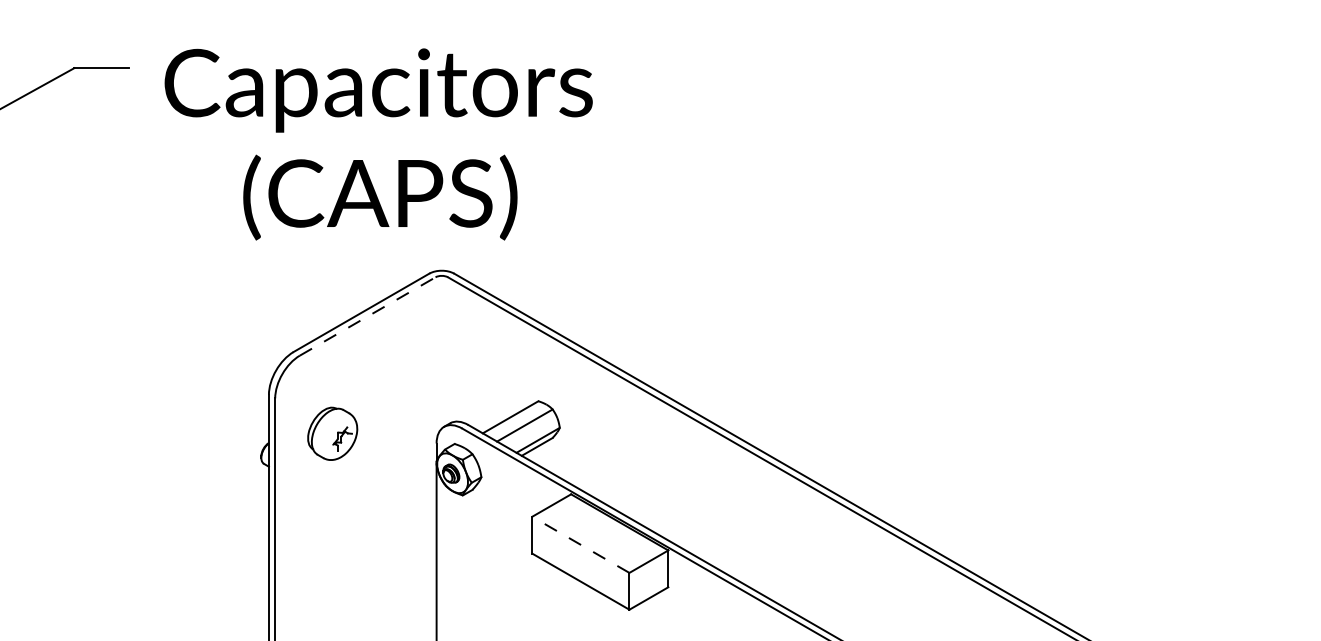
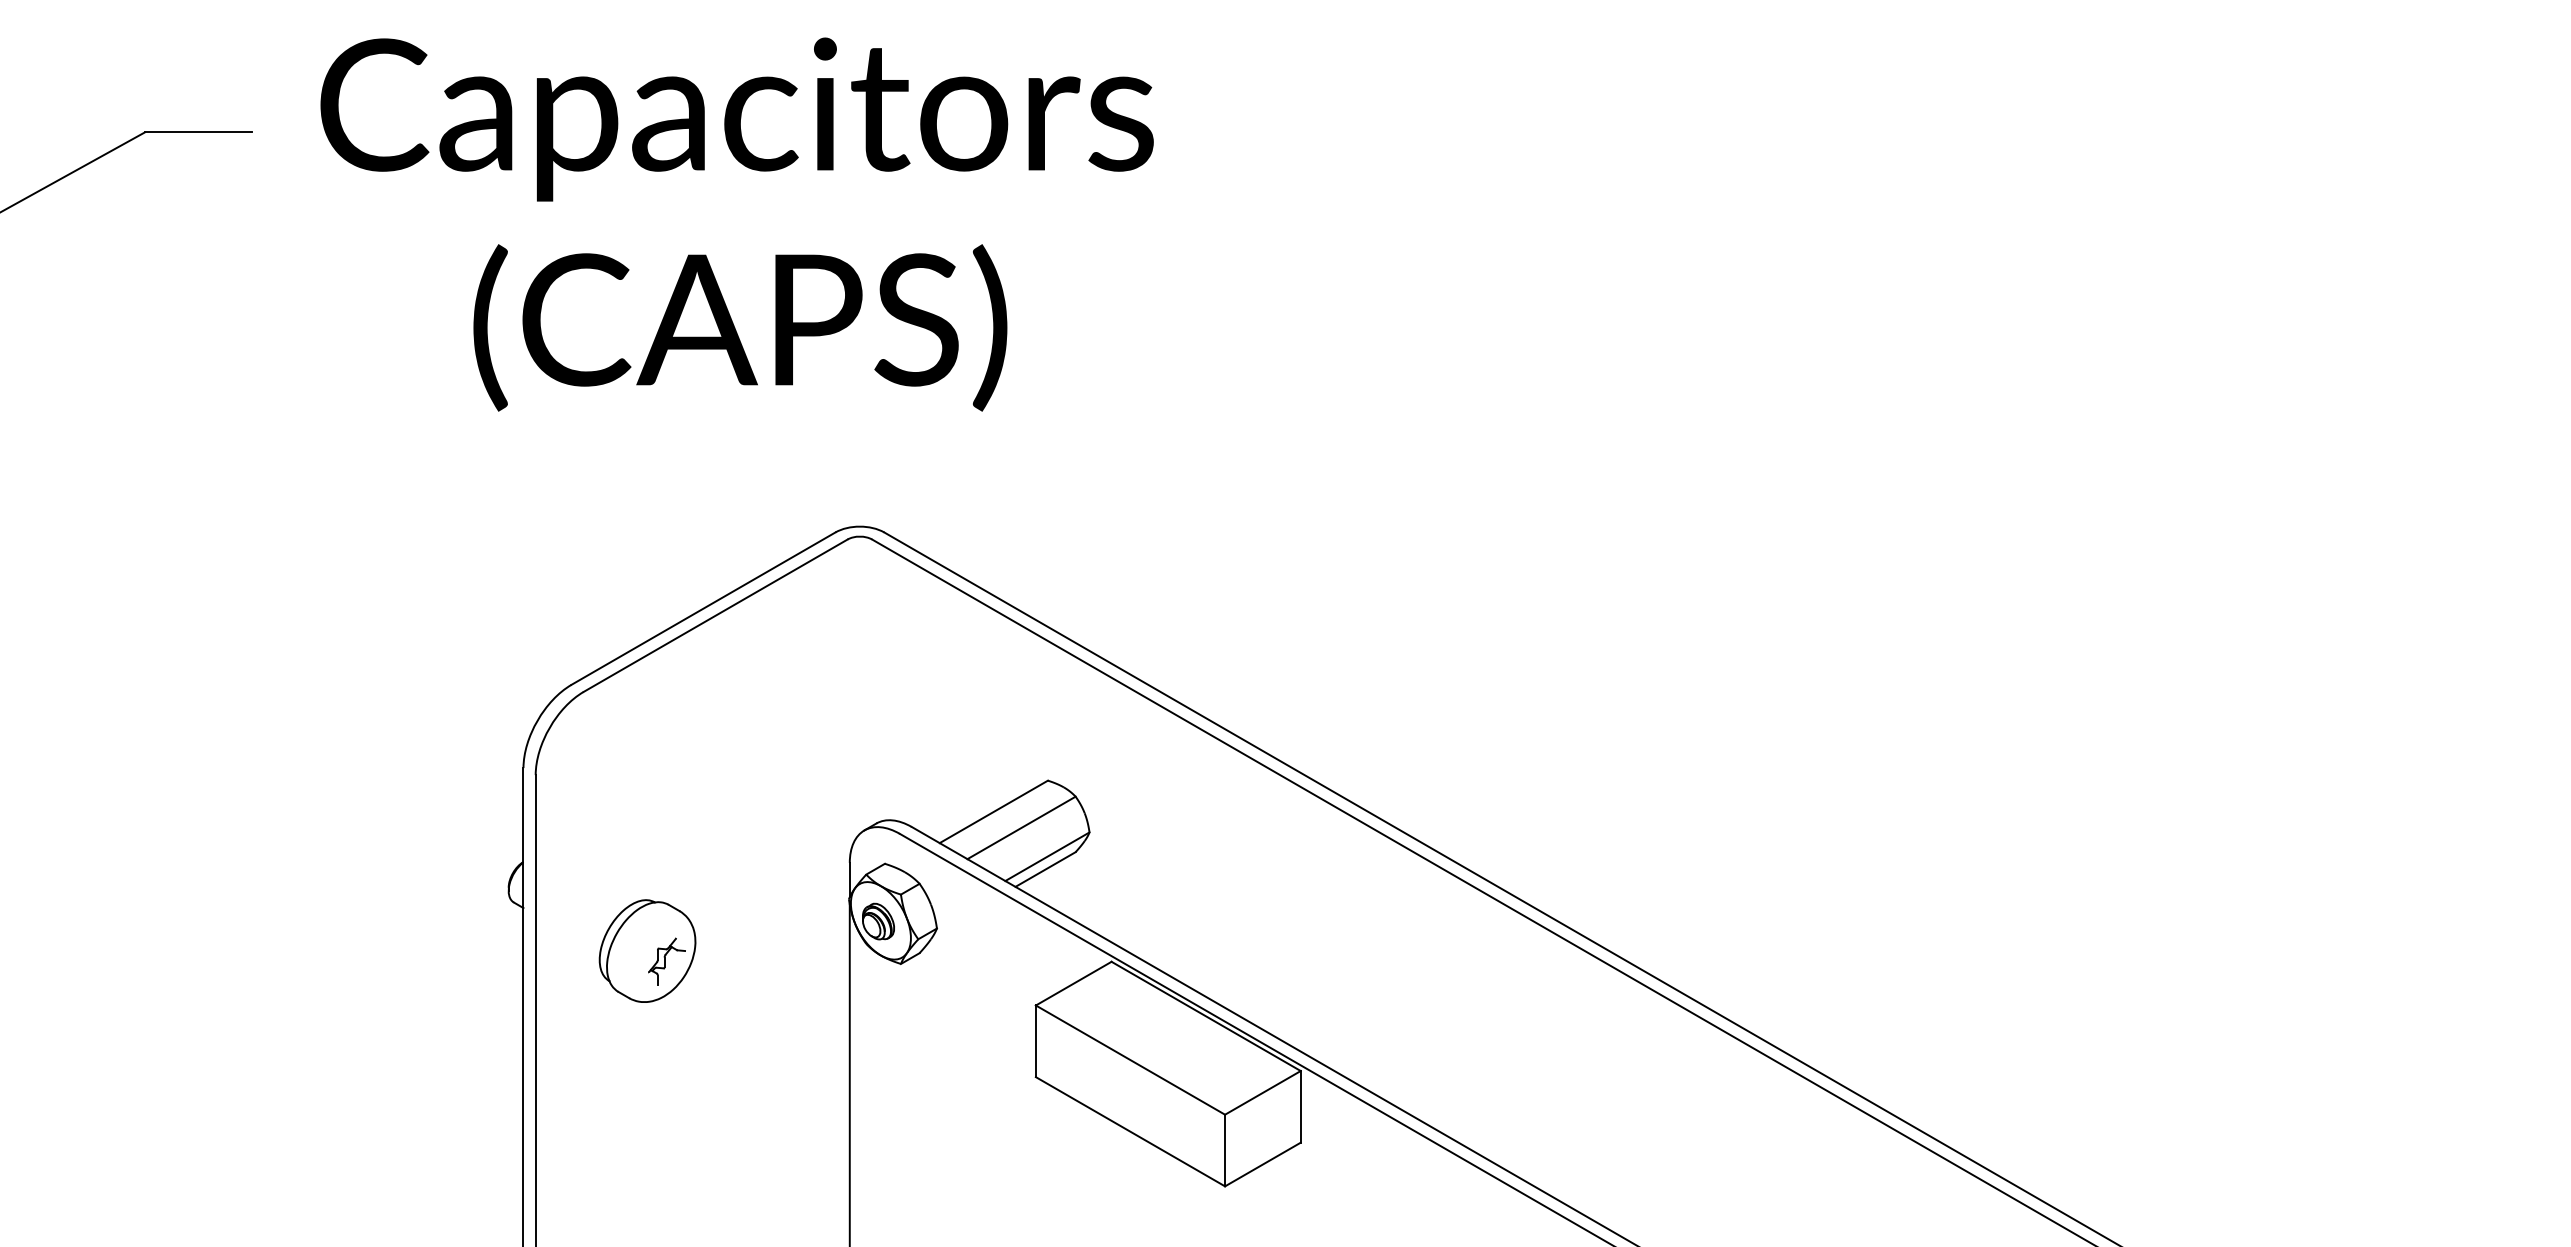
text: (378, 144) -> (736, 224), moved
line: (368, 316) -> (717, 615), dashed -> solid
part: (332, 433) -> (647, 950), moved
line: (580, 544) -> (1129, 1059), dashed -> solid

